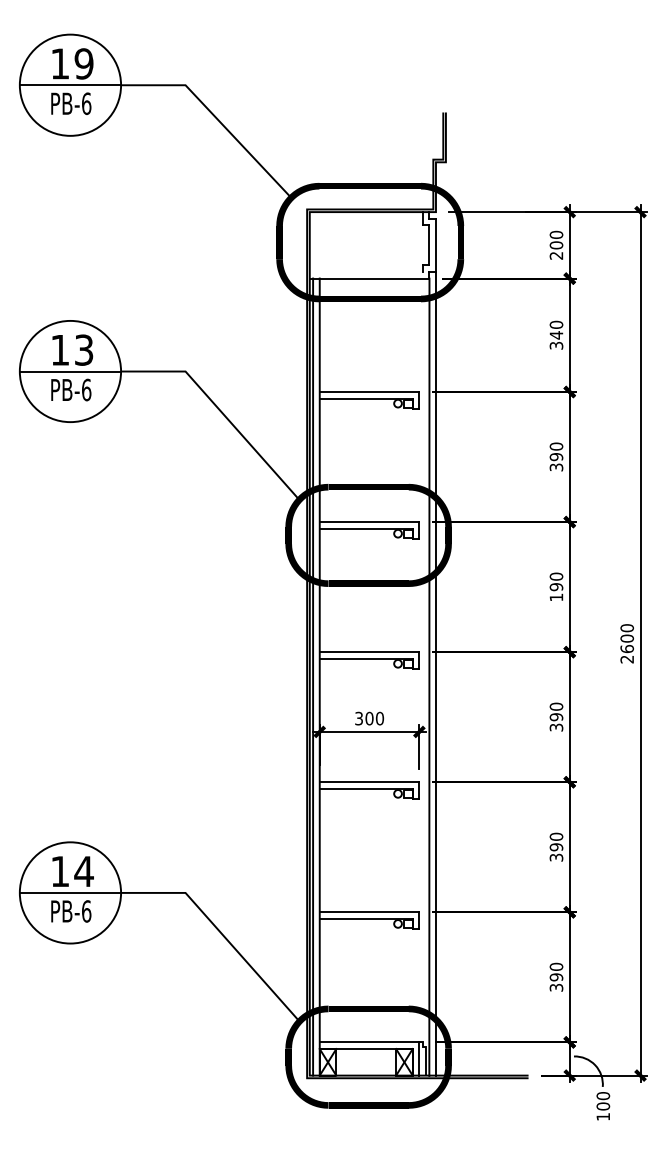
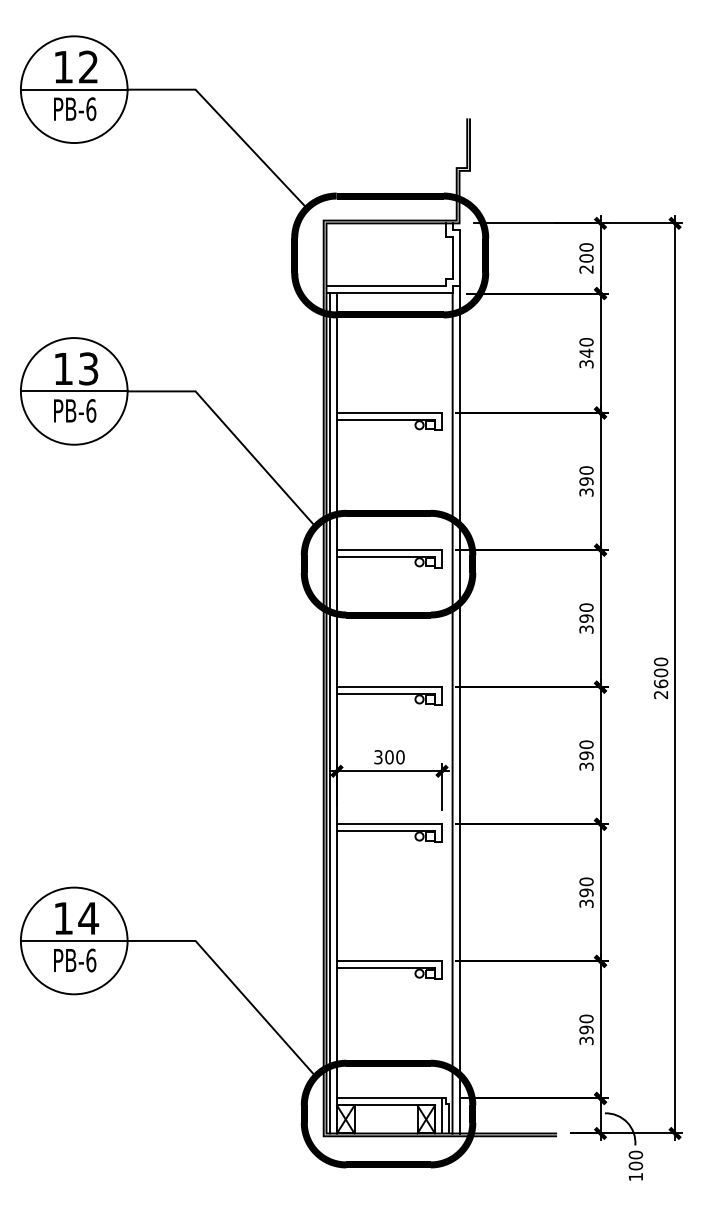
text: (83, 63) -> (87, 66), 19 -> 12
line: (365, 271) -> (385, 285), added
text: (556, 597) -> (586, 629), 190 -> 390

